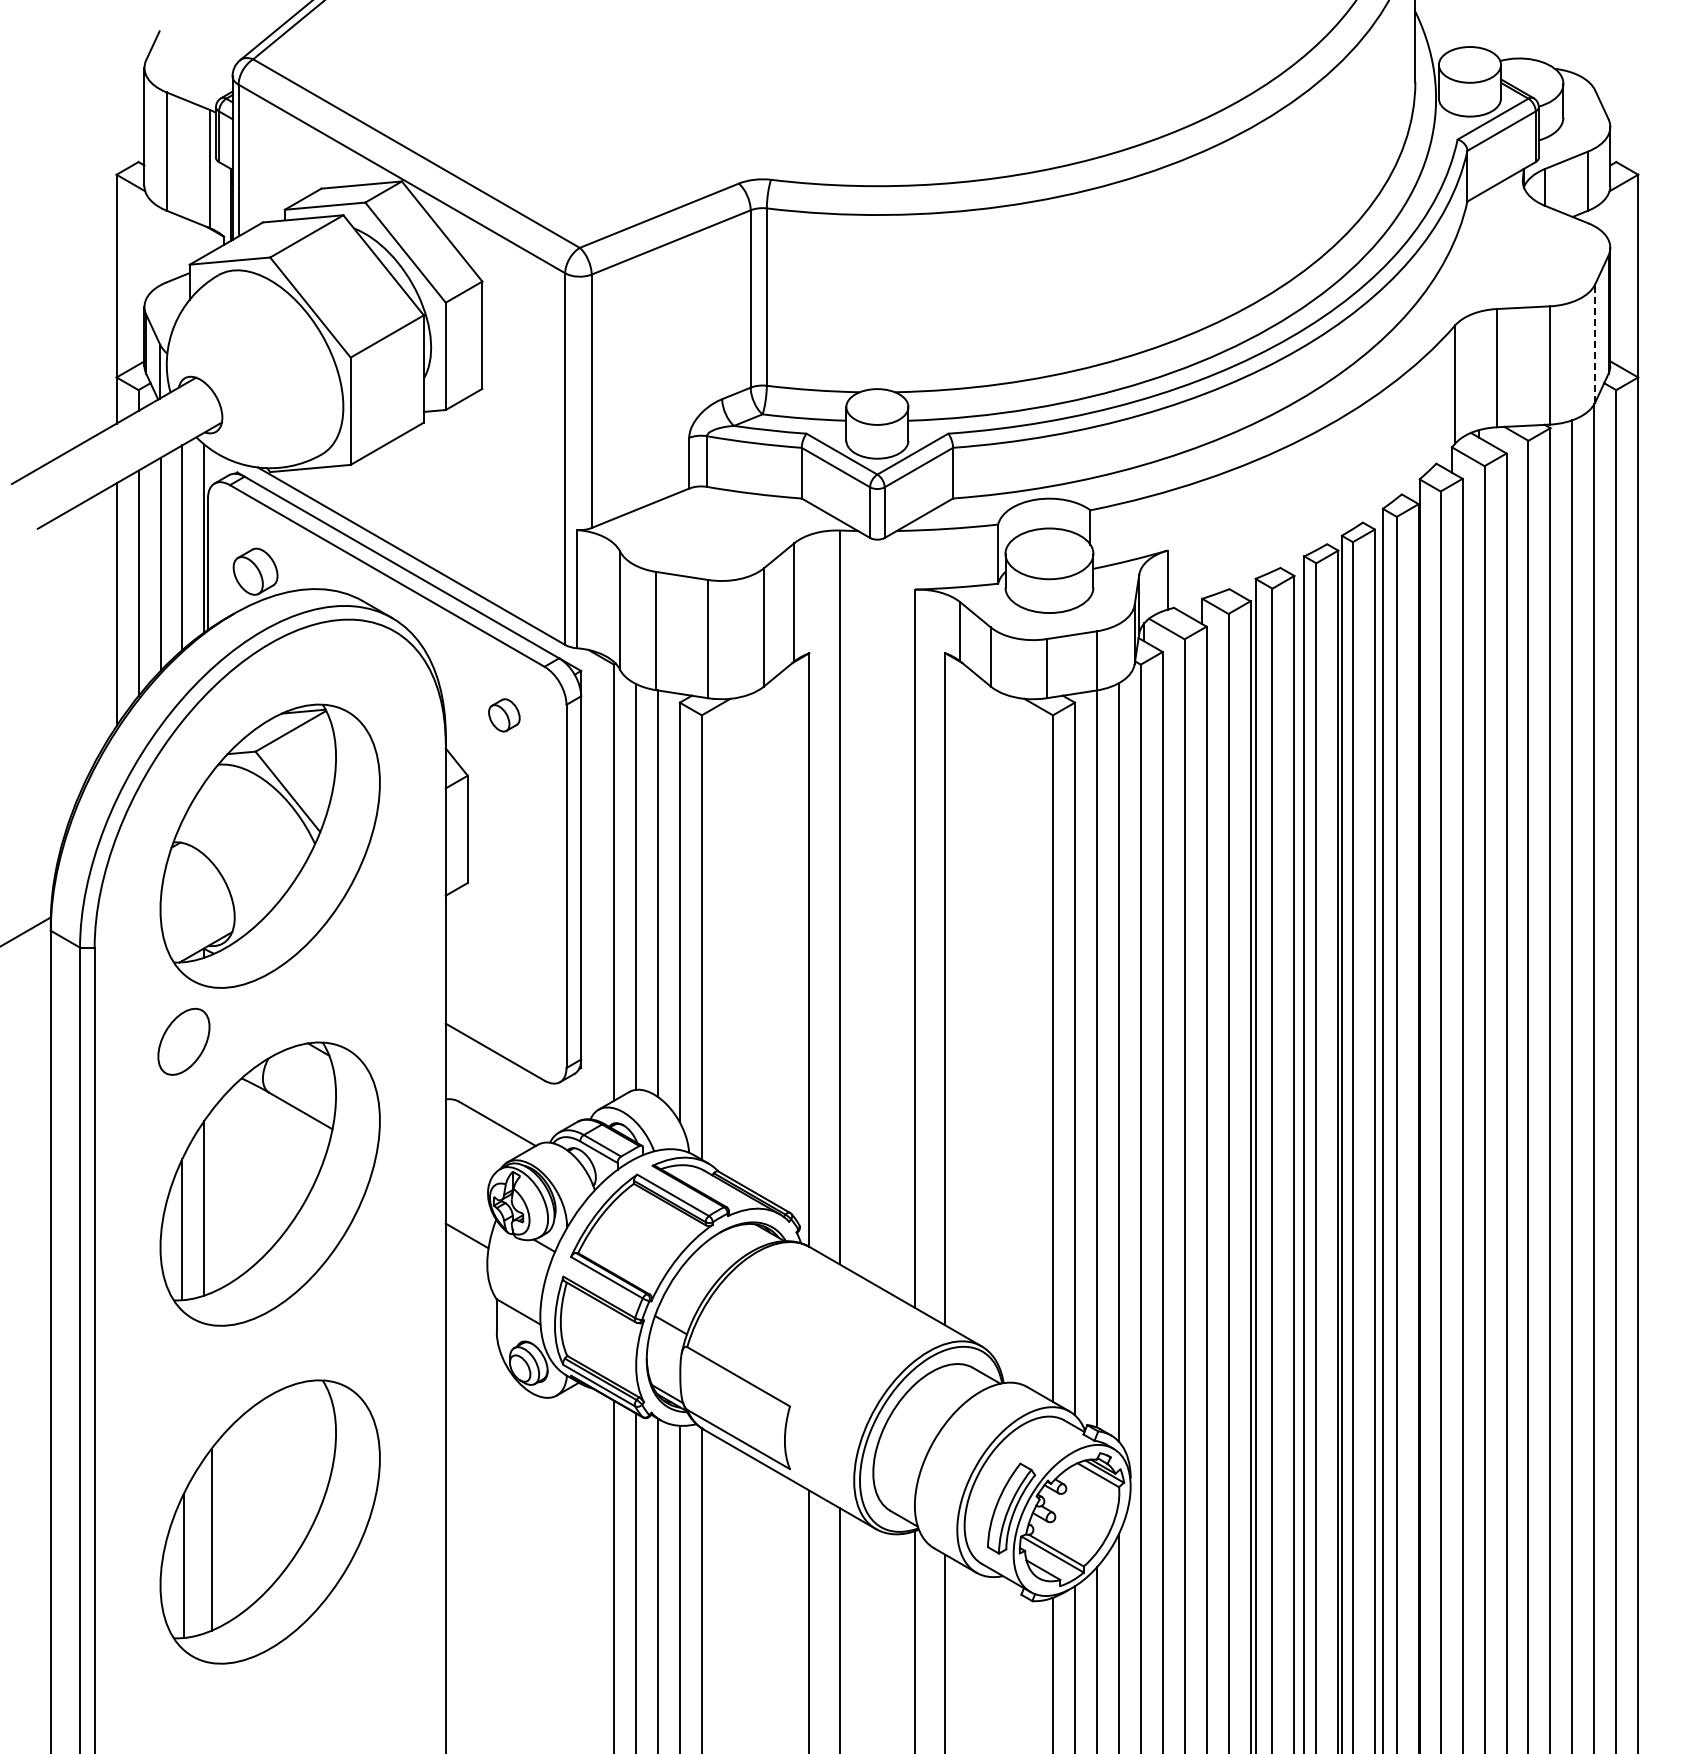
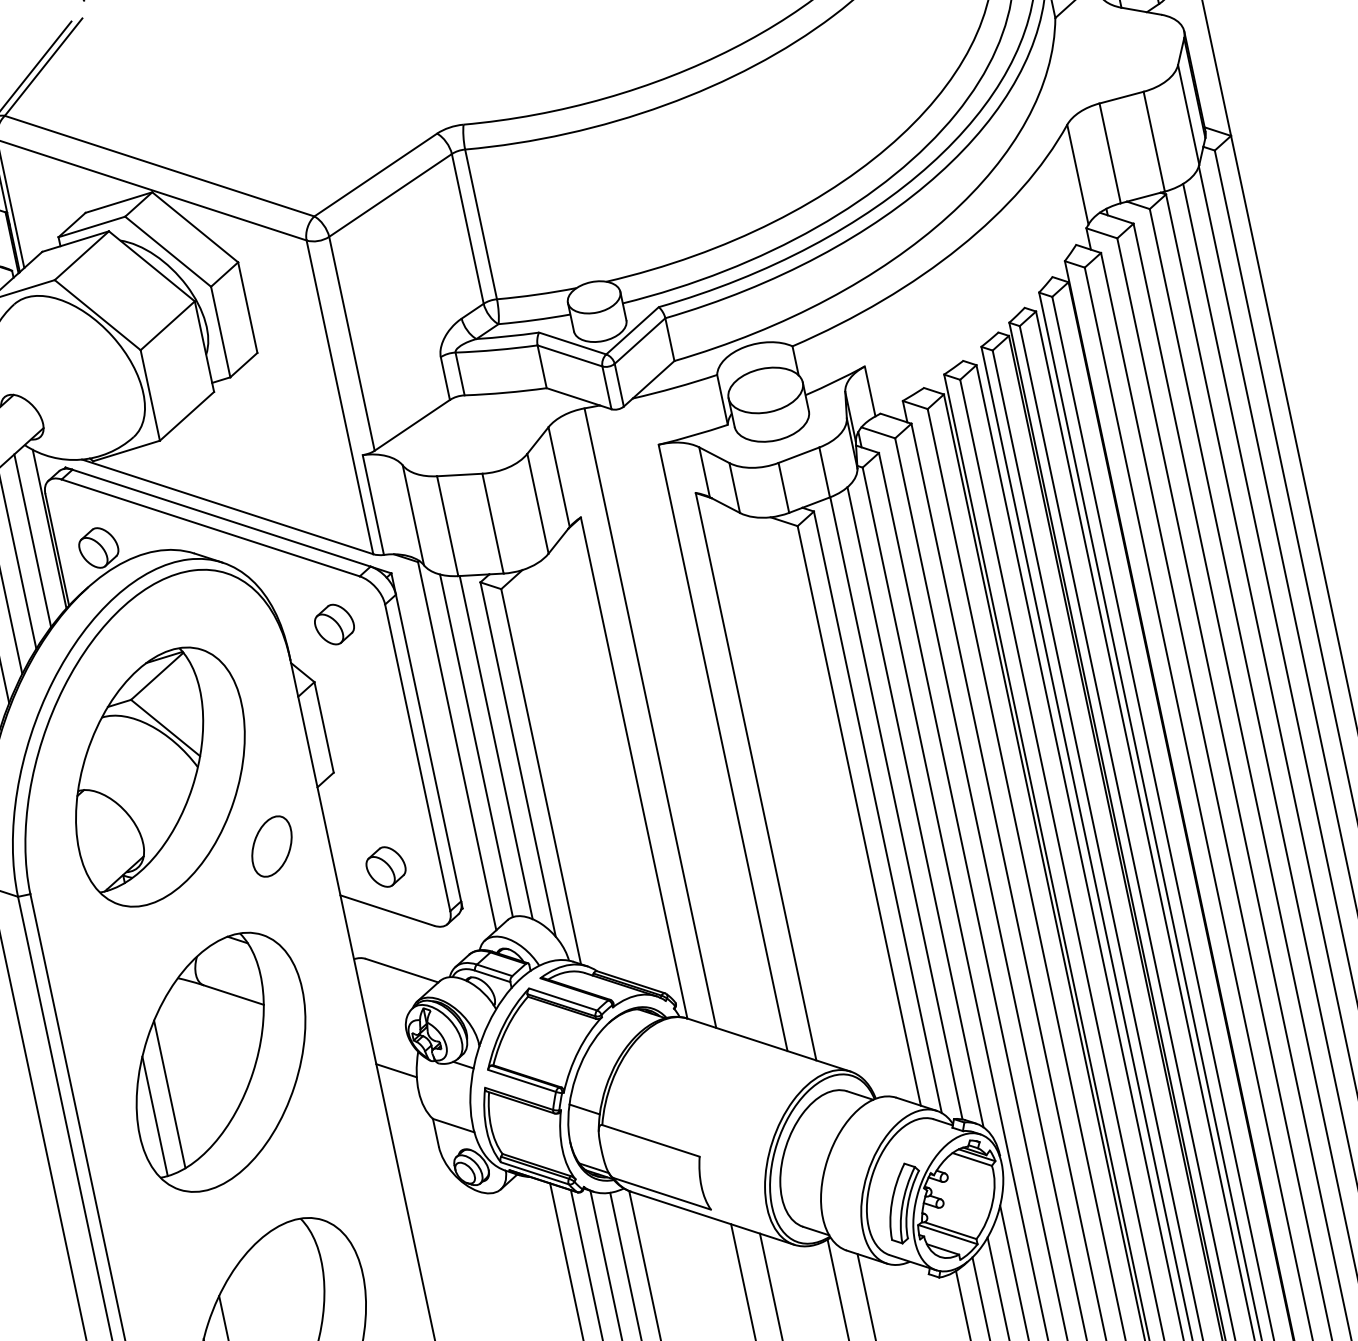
line: (1595, 342) -> (1188, 114), dashed -> solid
part: (504, 715) -> (334, 624), size x1.43
part: (504, 1002) -> (386, 866), added
part: (183, 1041) -> (271, 846), moved

